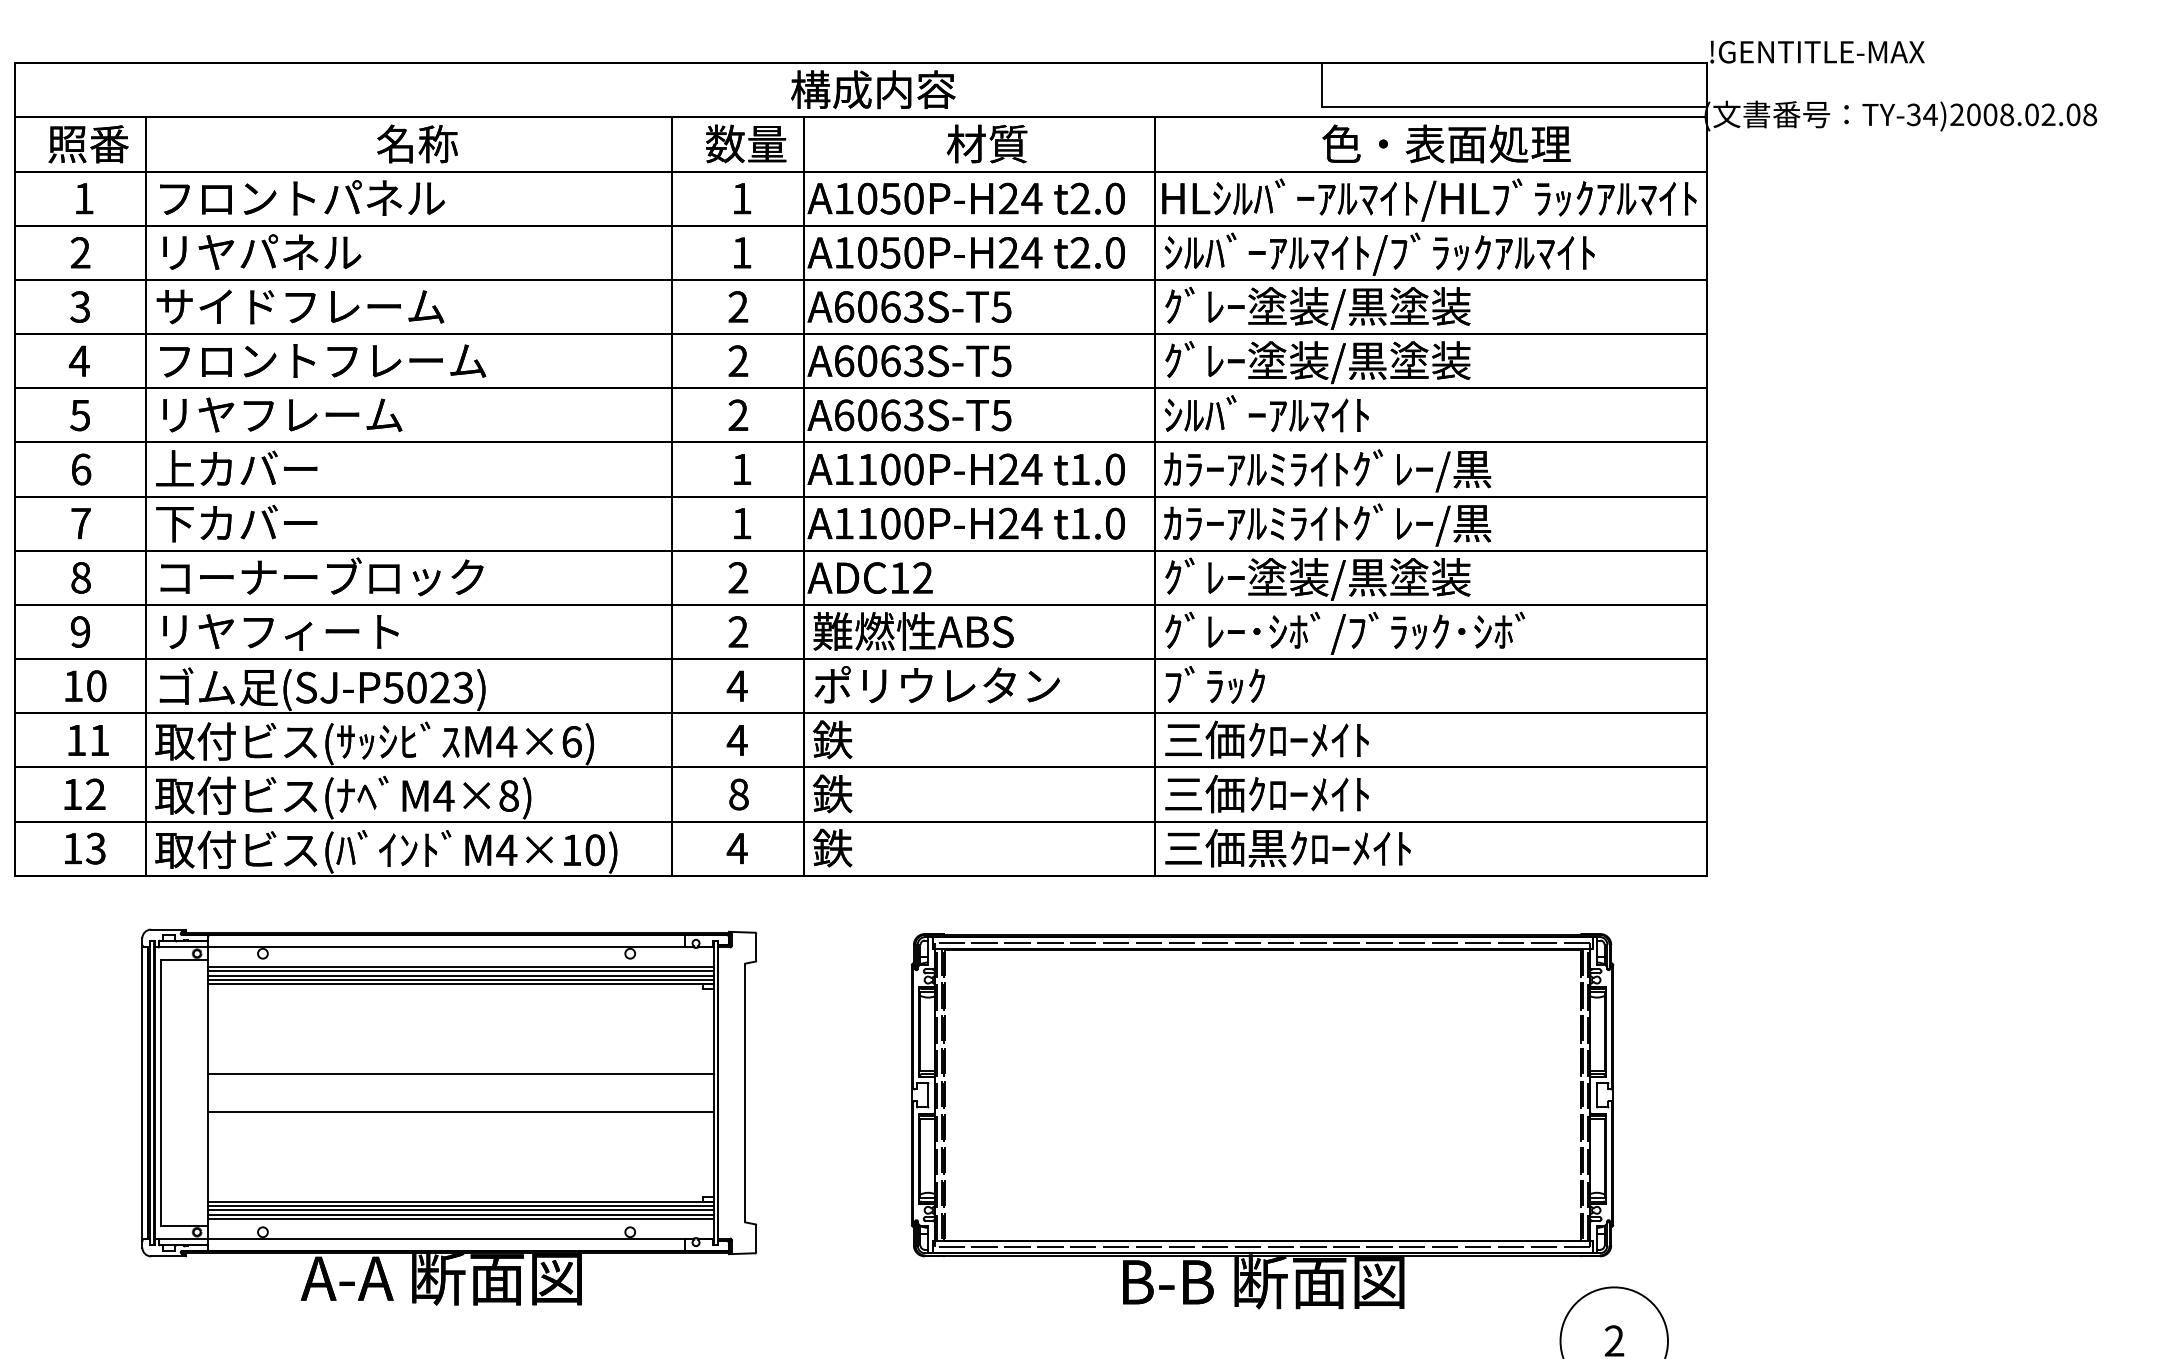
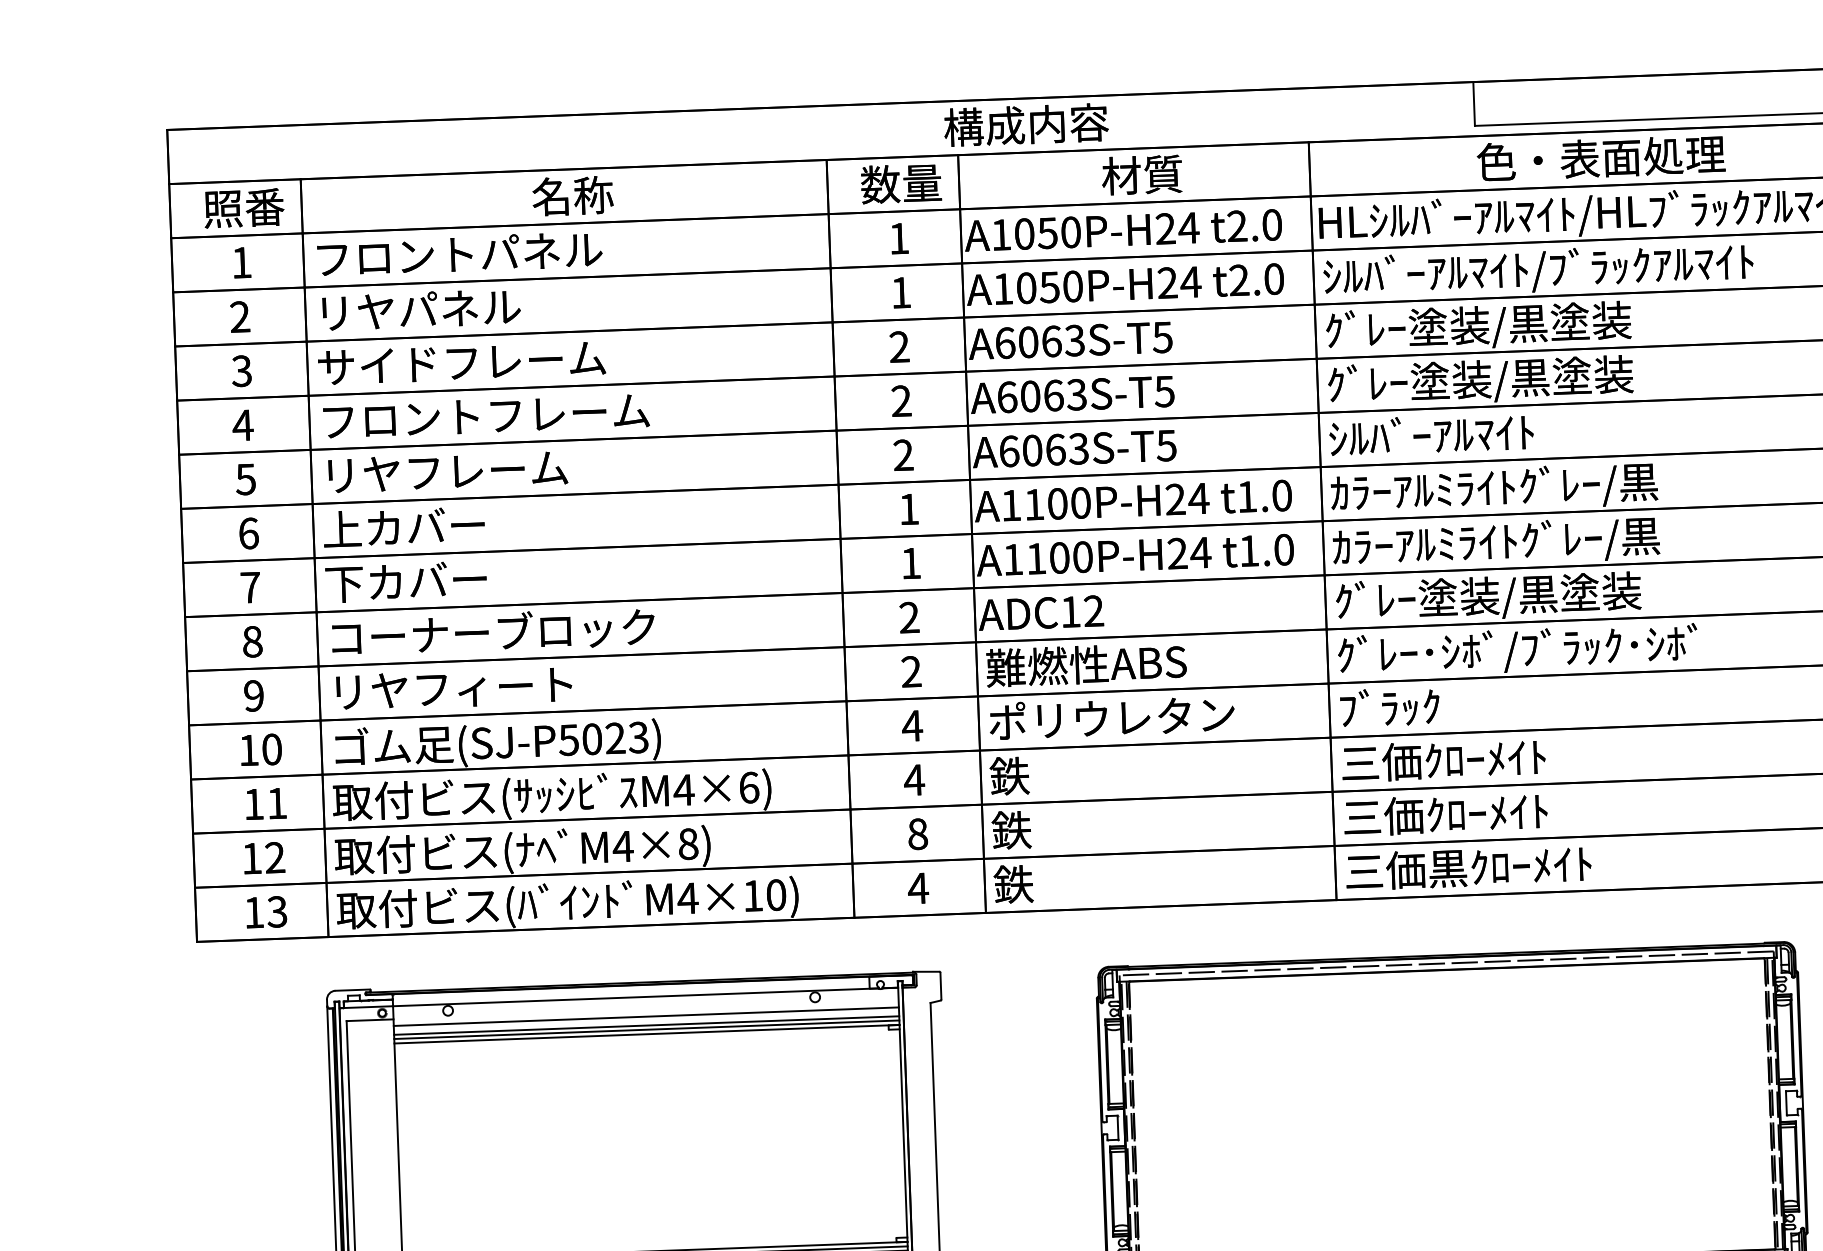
line: (460, 971) -> (646, 1021), removed
line: (460, 1074) -> (649, 1124), removed
line: (460, 1111) -> (651, 1161), removed

